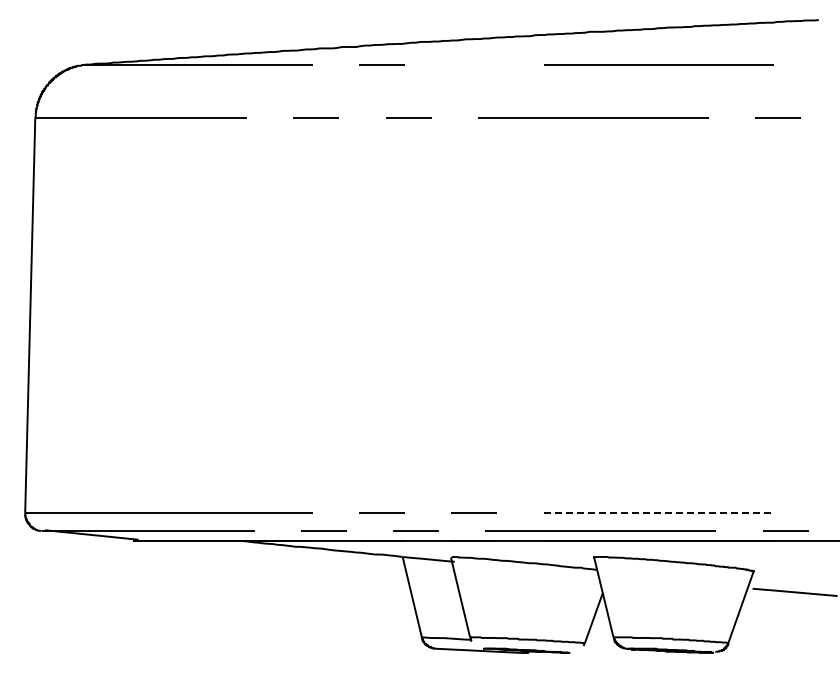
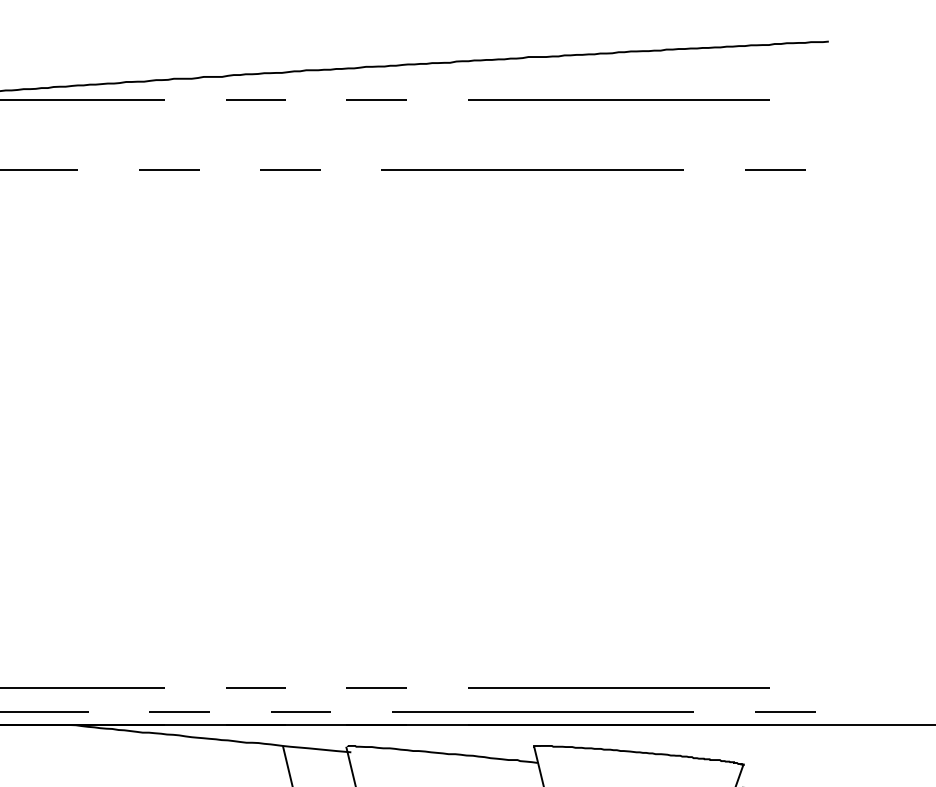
line: (473, 64) -> (375, 99), added
line: (659, 512) -> (619, 687), dashed -> solid

